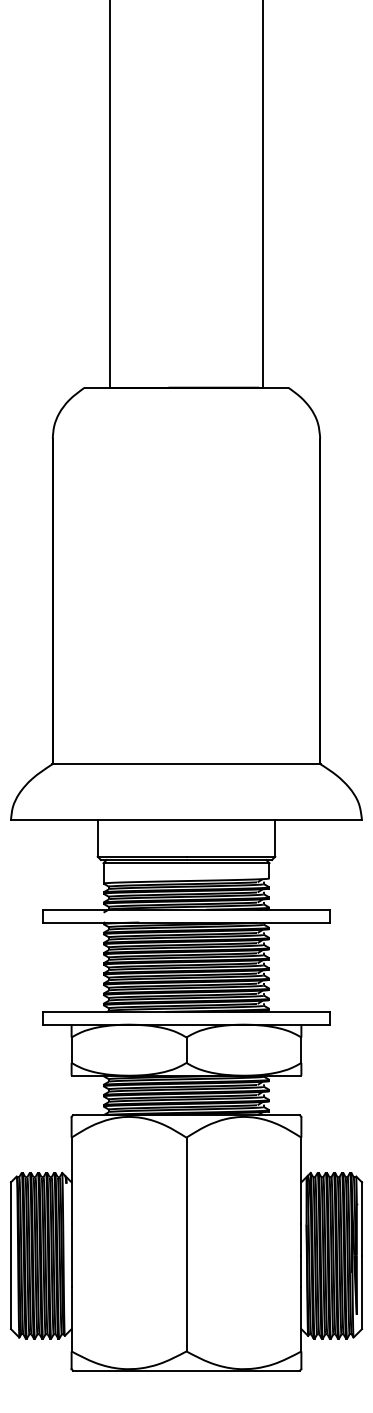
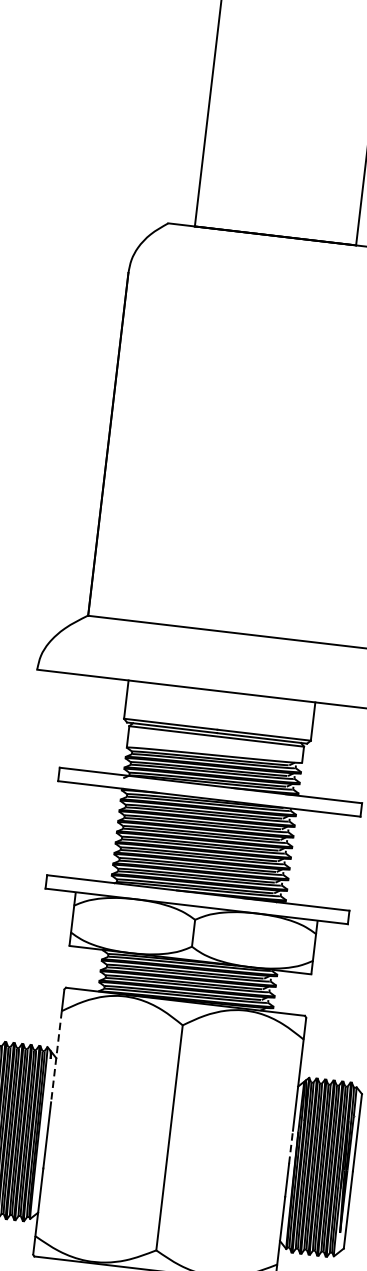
line: (71, 1181) -> (56, 1057), solid -> dashed
line: (301, 1240) -> (291, 1147), solid -> dashed

